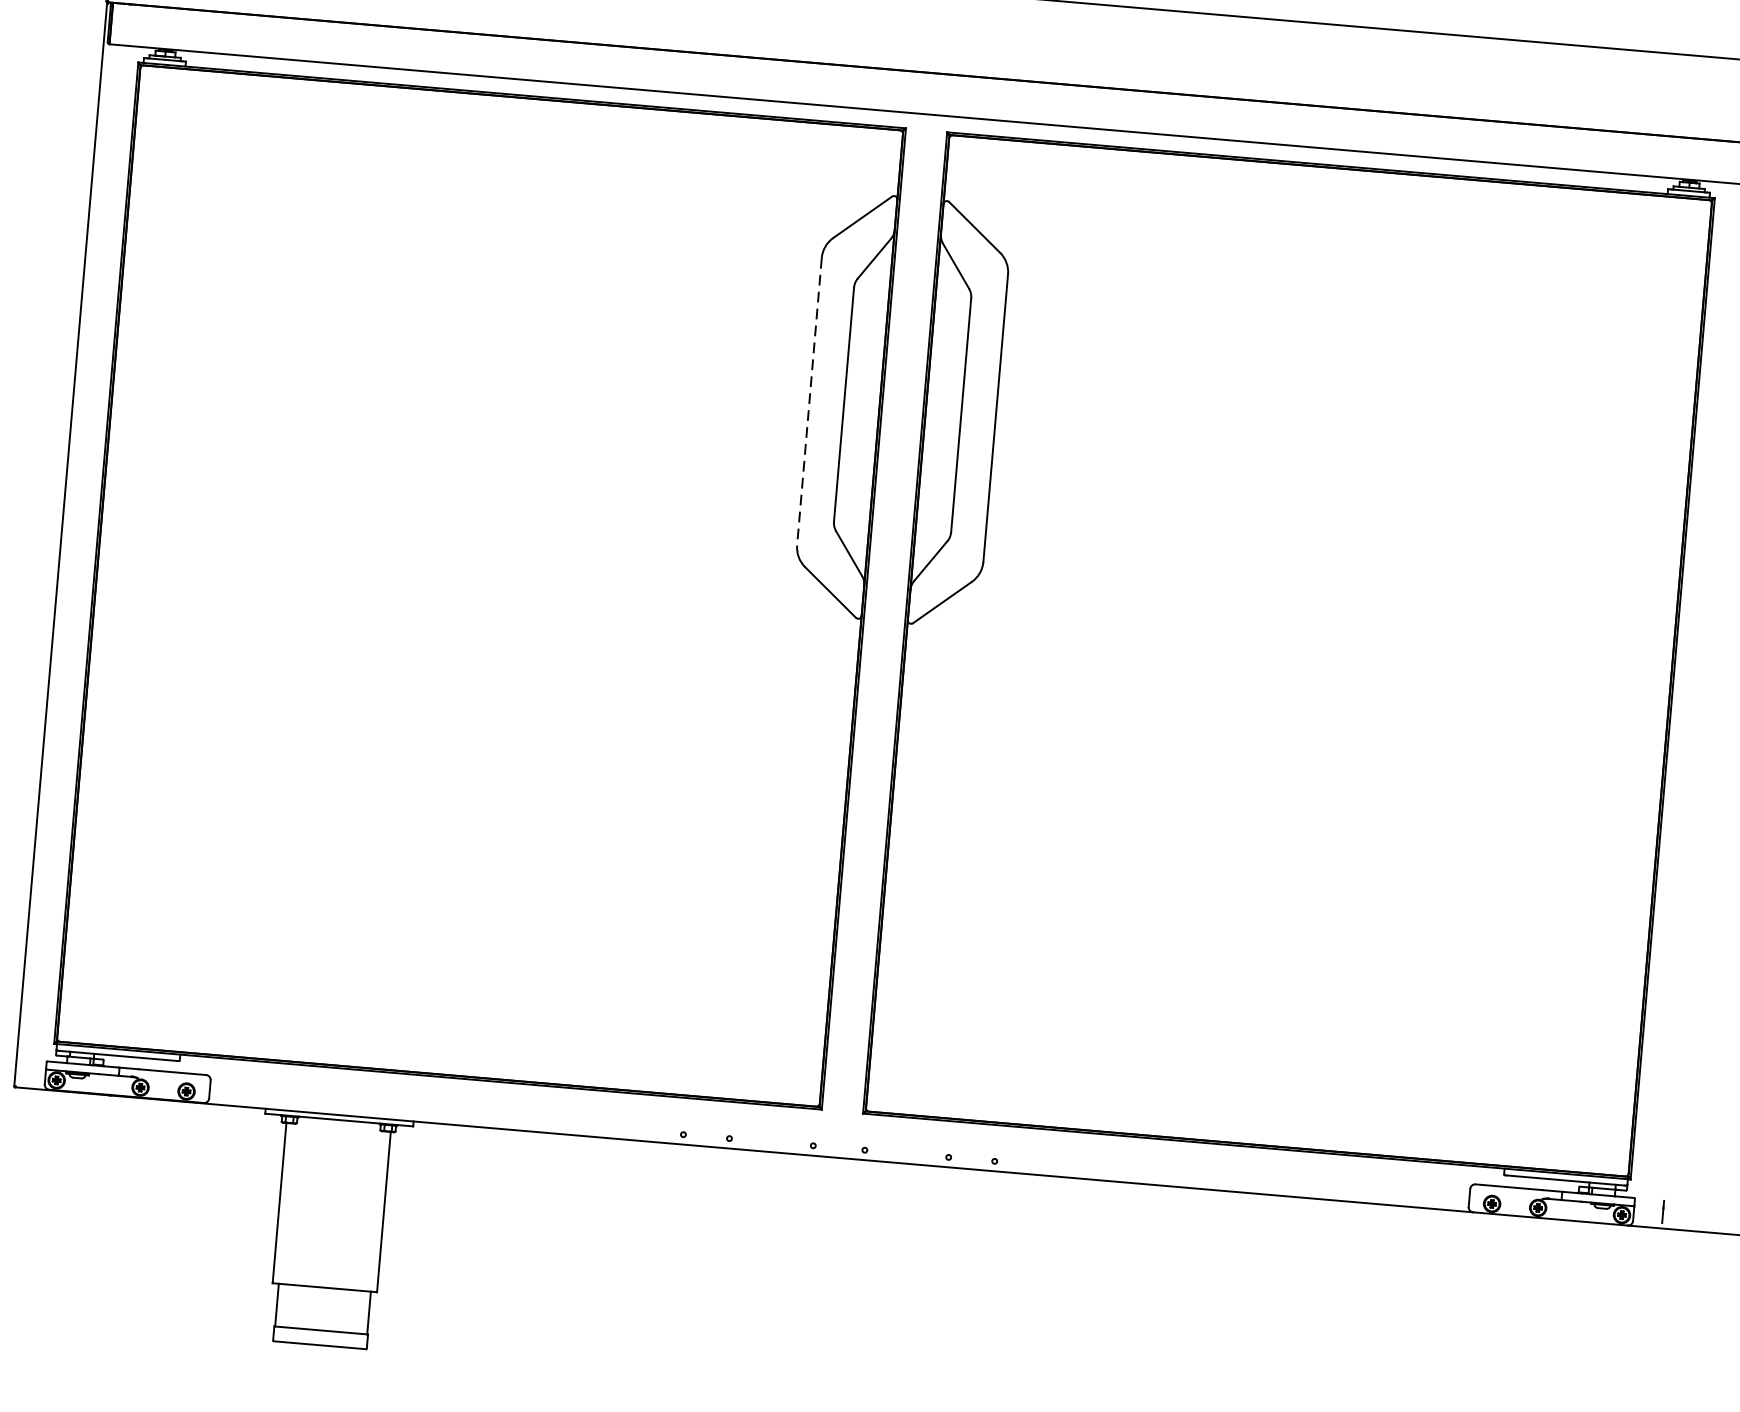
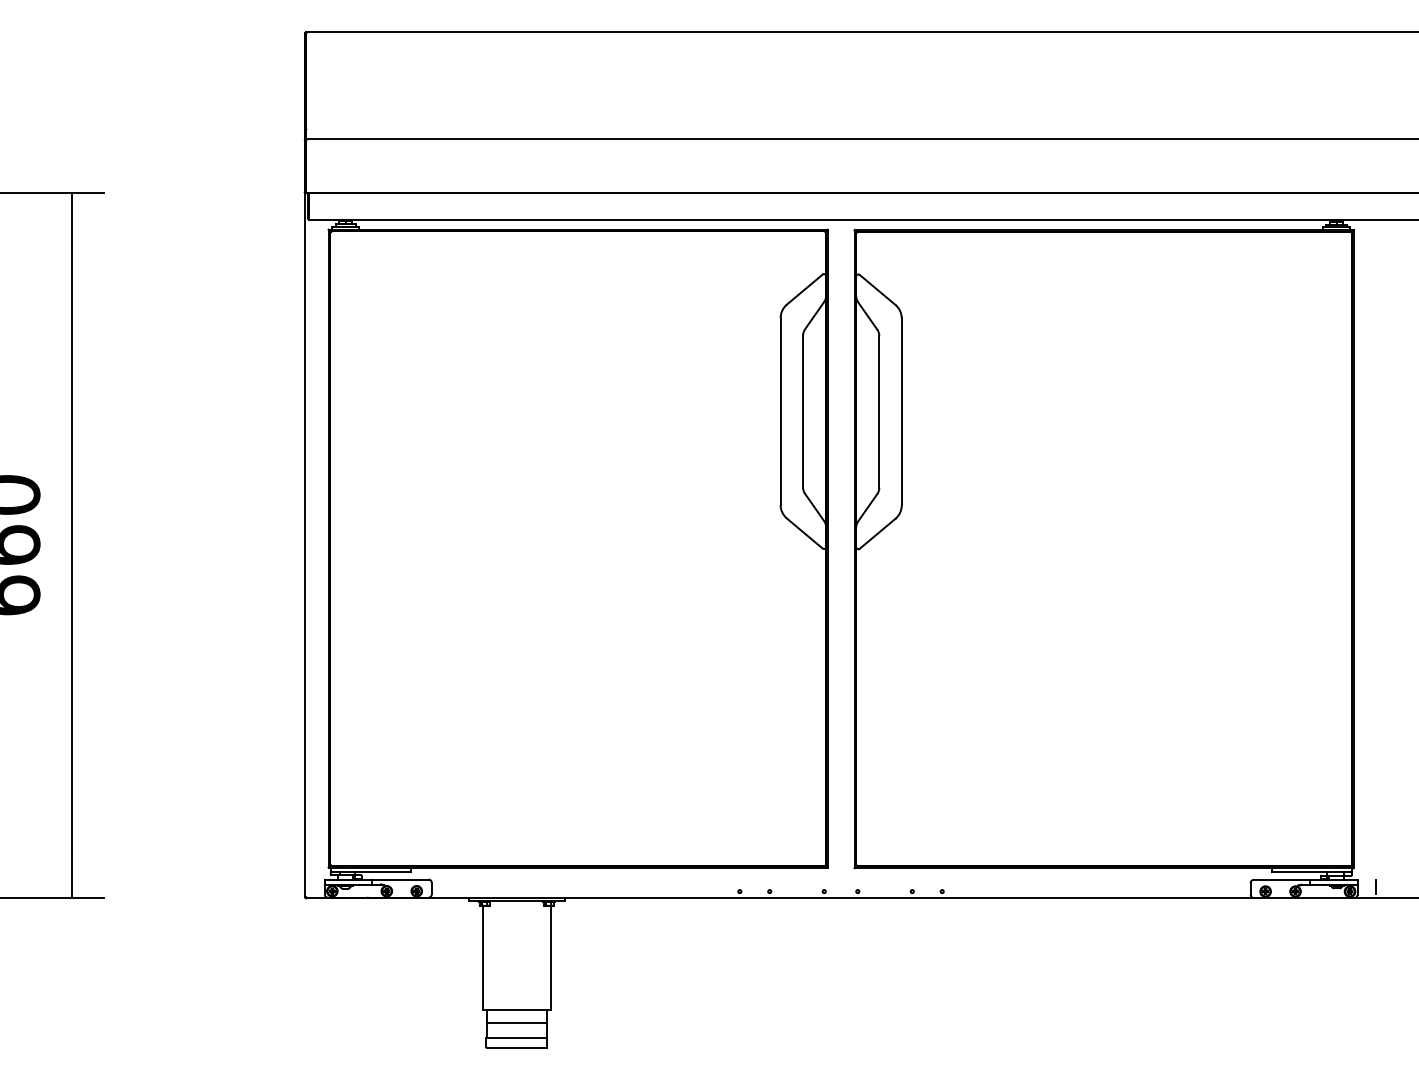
line: (809, 401) -> (780, 411), dashed -> solid
line: (322, 1306) -> (516, 1022), added

